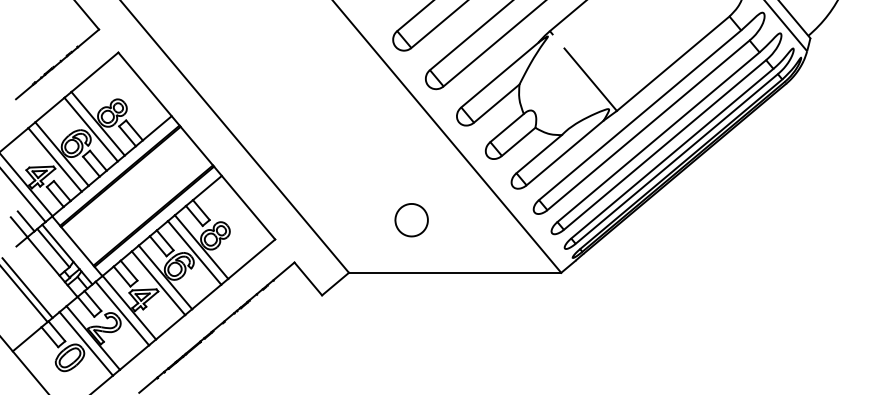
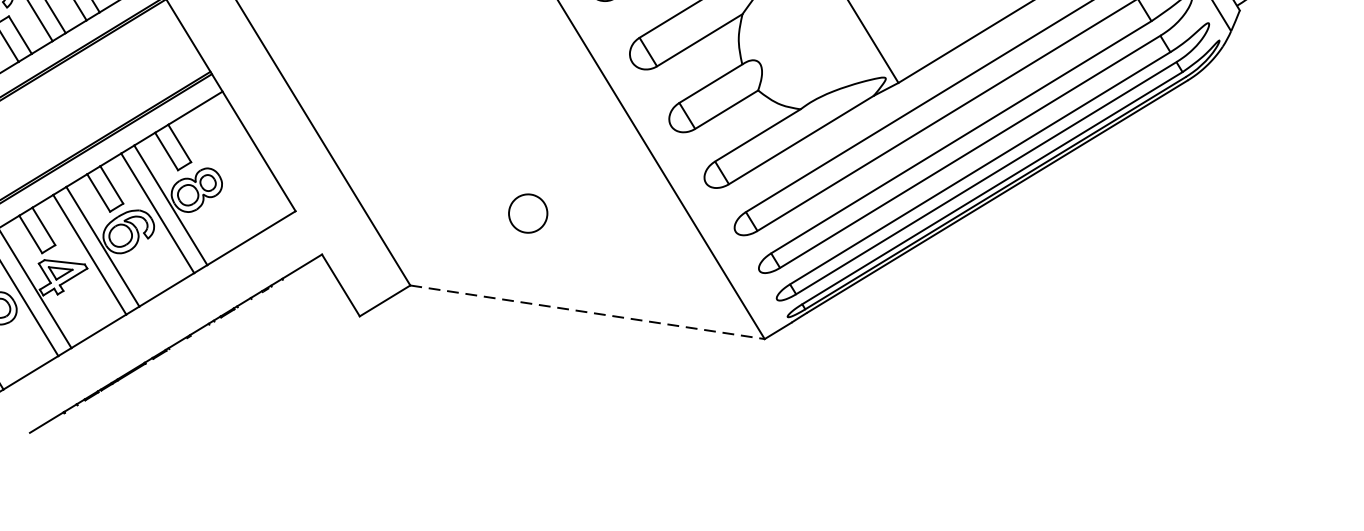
part: (411, 220) -> (527, 213), size x0.7
line: (455, 272) -> (588, 311), solid -> dashed

